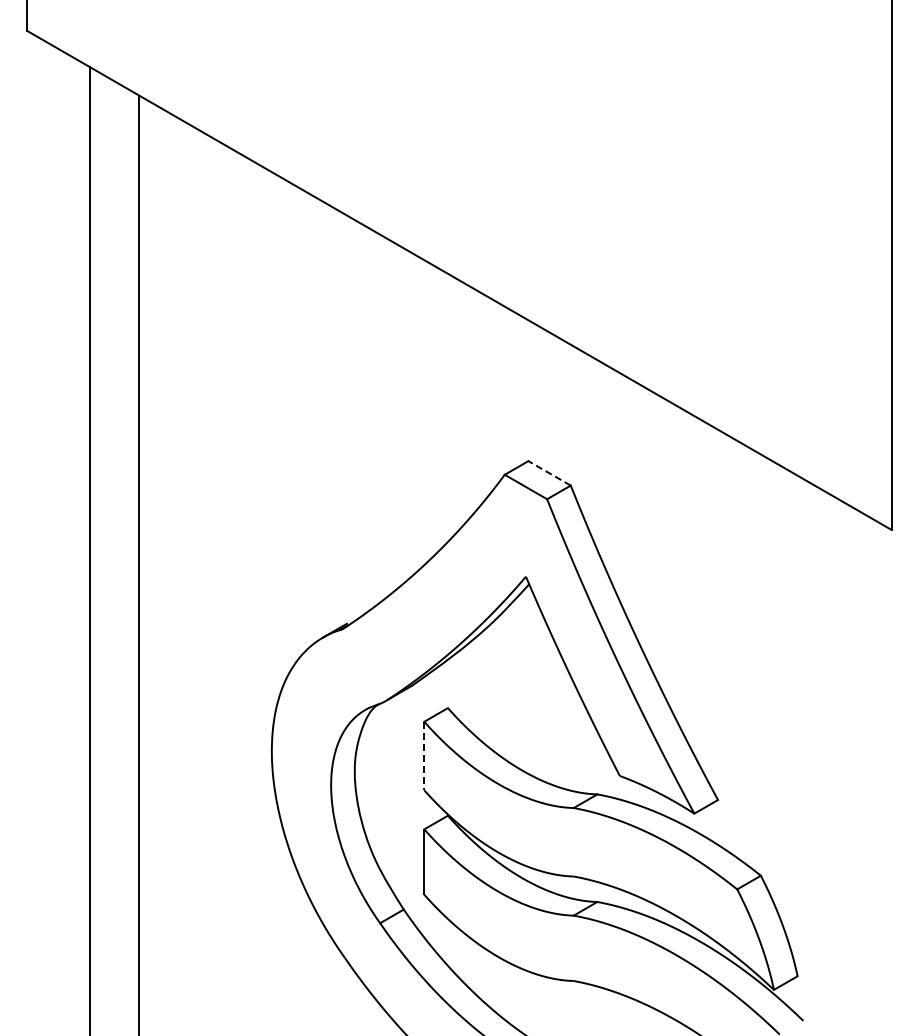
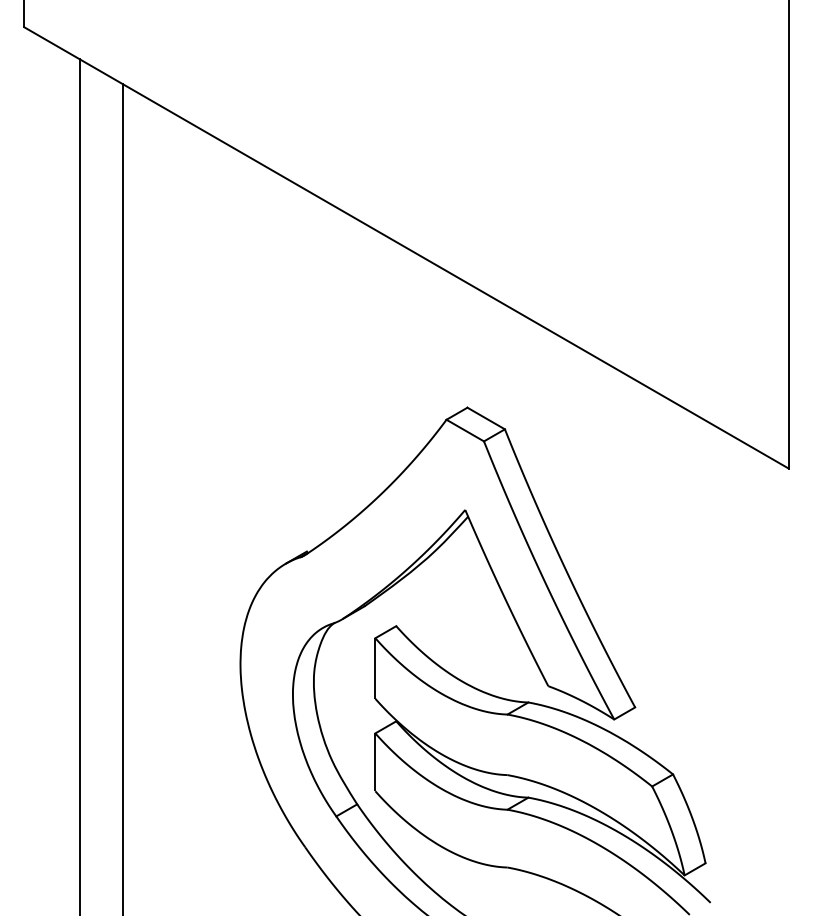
line: (549, 473) -> (486, 418), dashed -> solid
line: (424, 757) -> (375, 669), dashed -> solid

